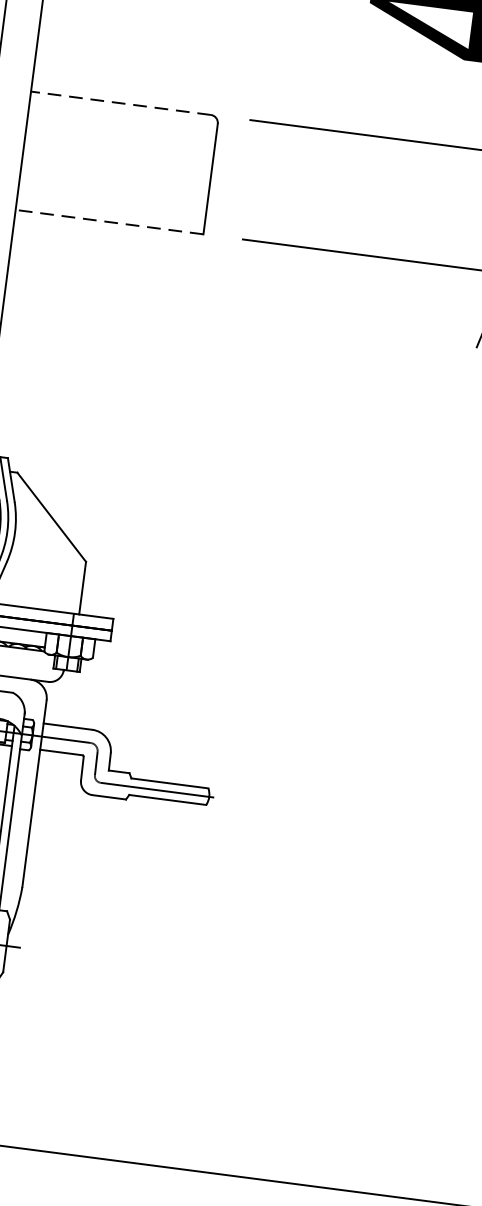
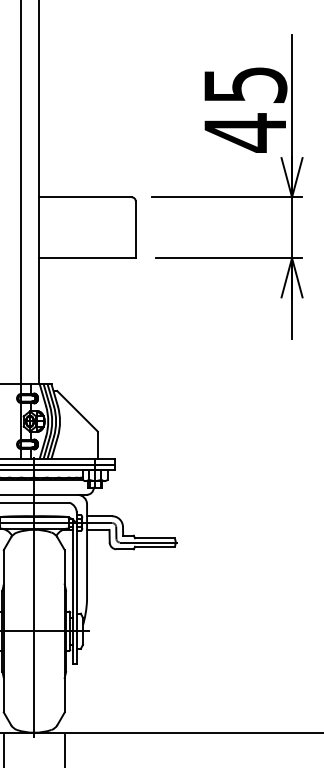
line: (119, 103) -> (84, 197), dashed -> solid
line: (107, 222) -> (86, 258), dashed -> solid

